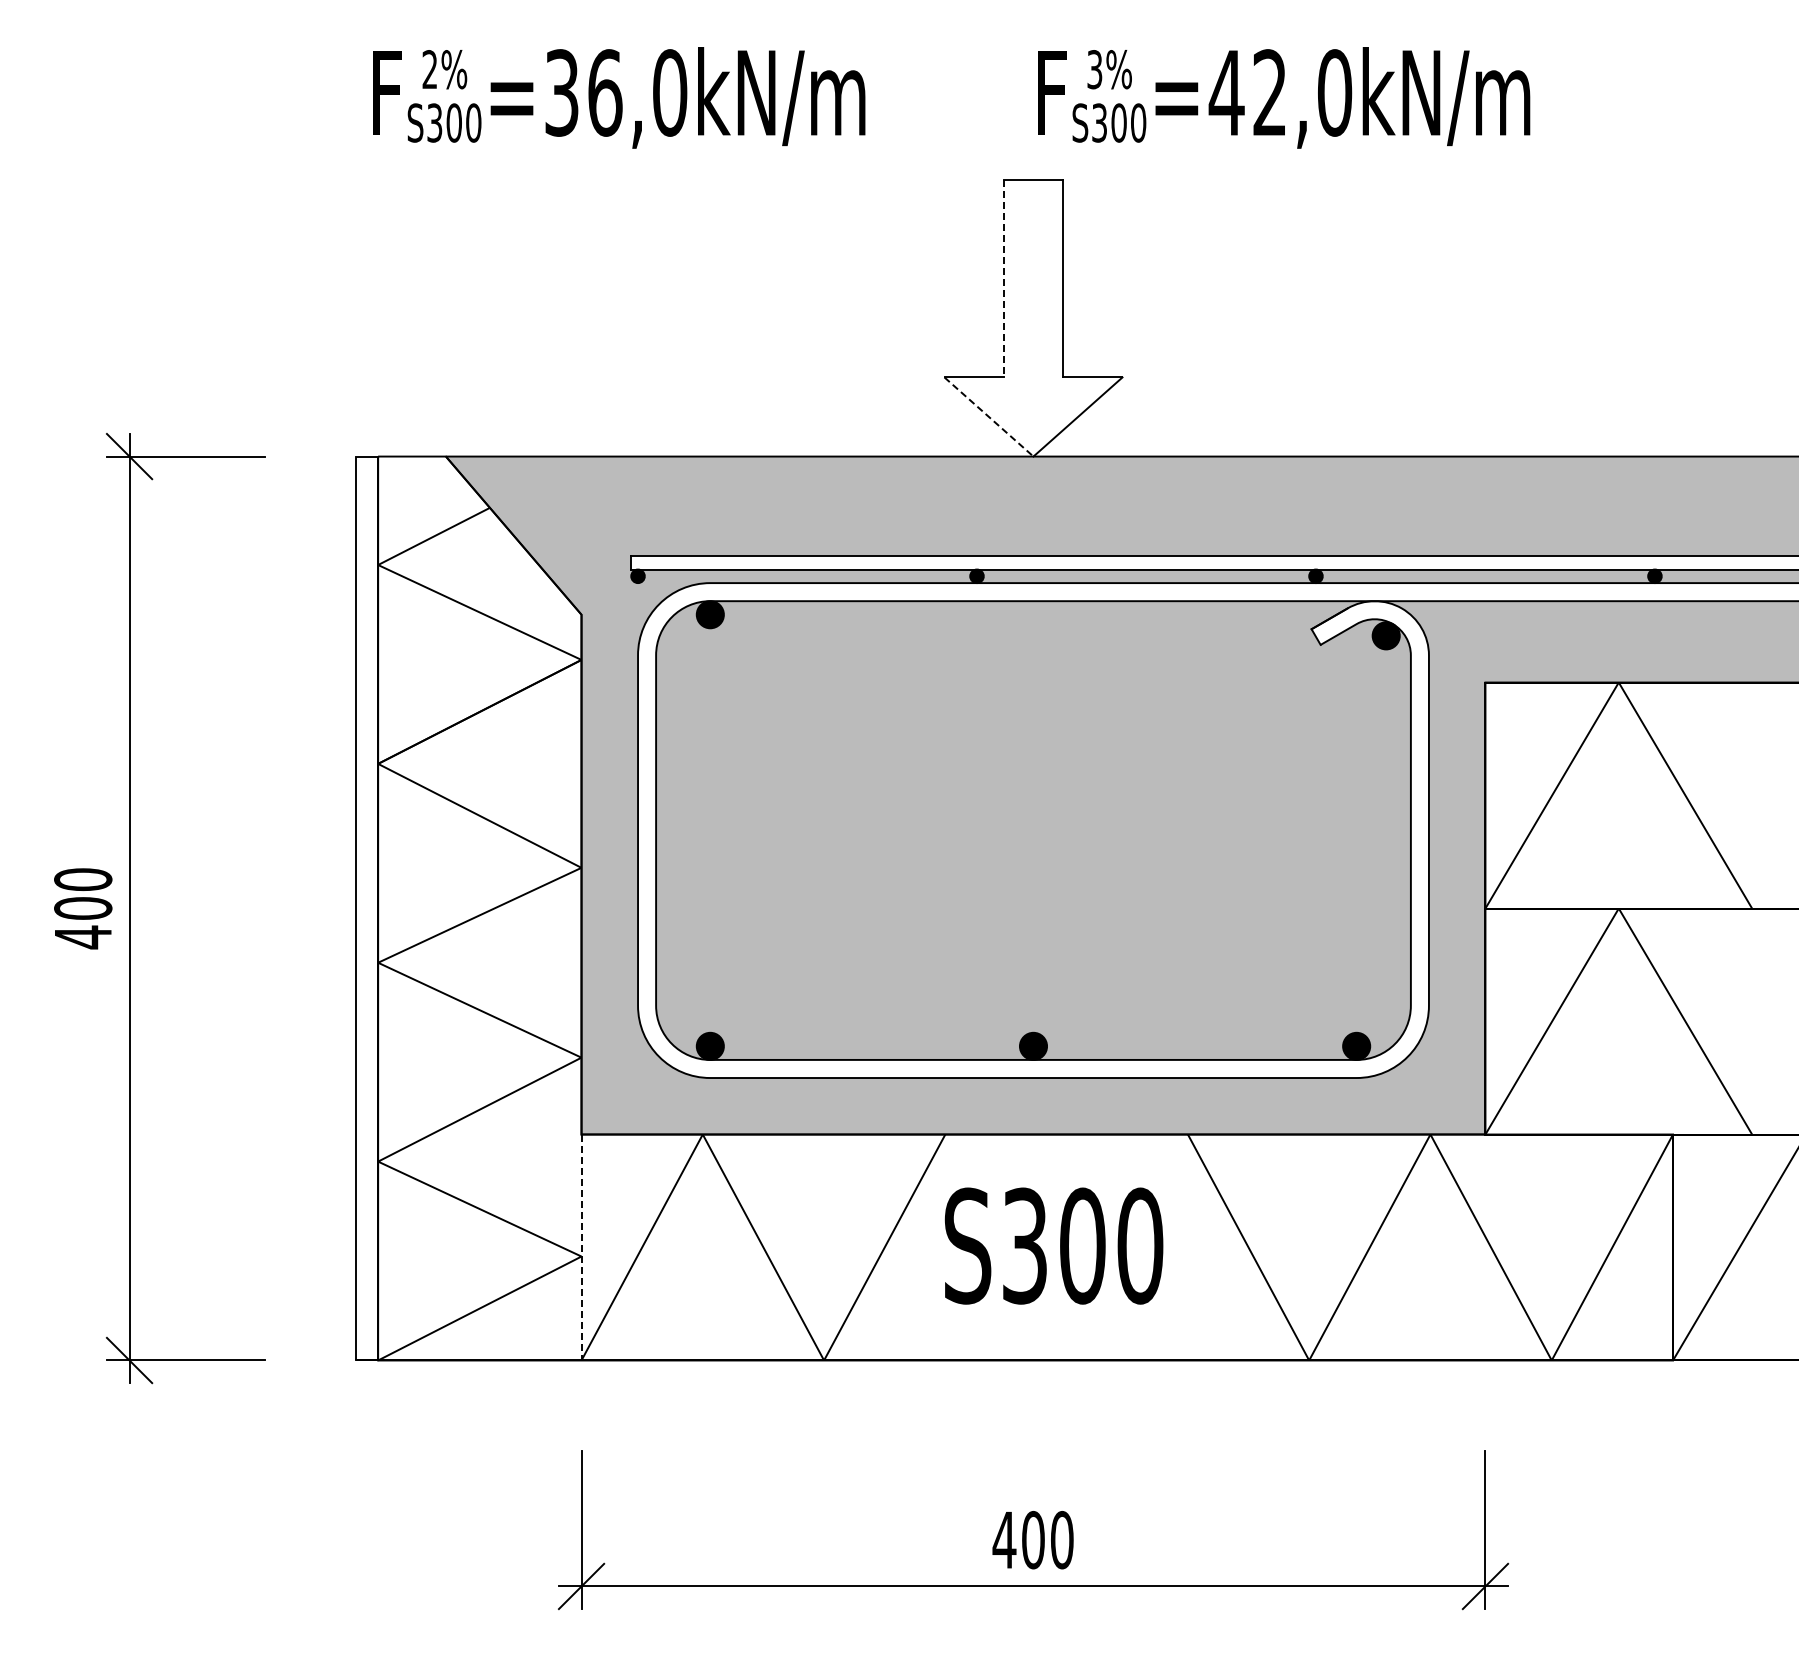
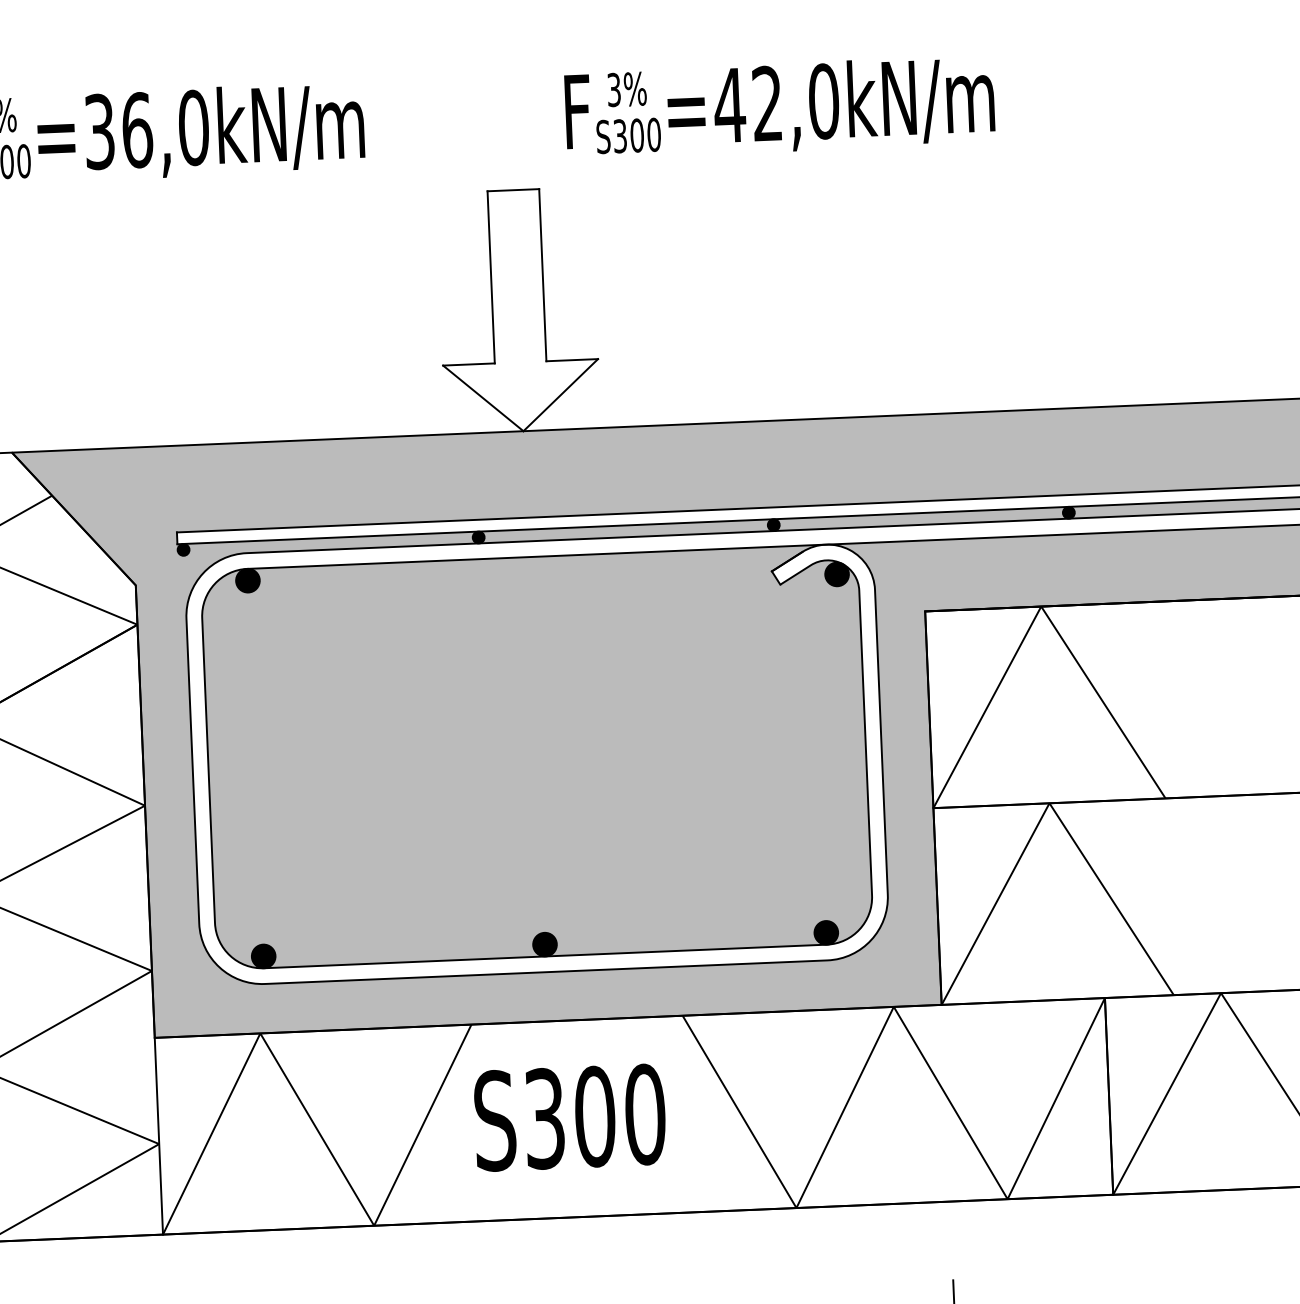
text: (1284, 97) -> (780, 107), moved
line: (1003, 278) -> (490, 277), dashed -> solid
line: (989, 417) -> (483, 398), dashed -> solid
line: (581, 1247) -> (158, 1136), dashed -> solid

